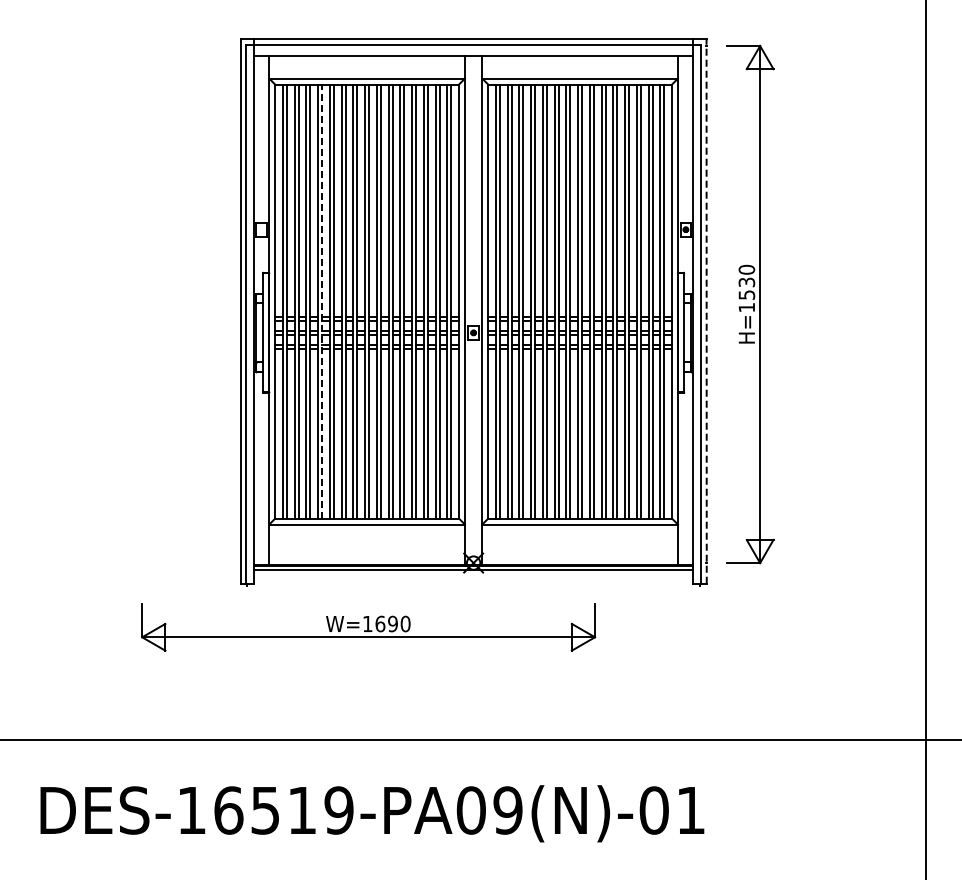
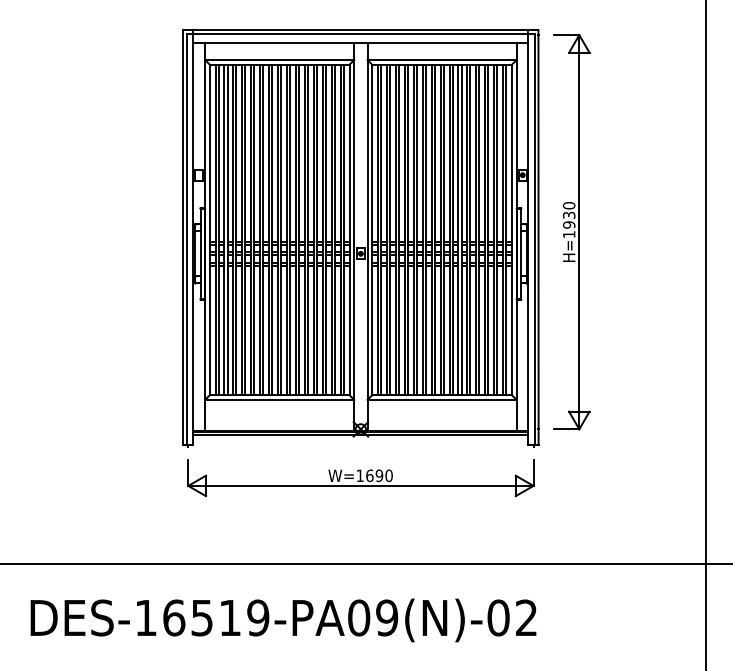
text: (746, 294) -> (568, 224), H=1530 -> H=1930
line: (322, 301) -> (245, 229), dashed -> solid
line: (706, 311) -> (538, 237), dashed -> solid
part: (368, 627) -> (360, 478), moved
text: (690, 809) -> (526, 617), DES-16519-PA09(N)-01 -> DES-16519-PA09(N)-02

